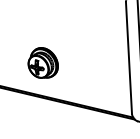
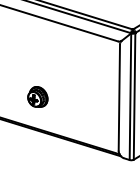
part: (42, 62) -> (37, 96), size x0.7

